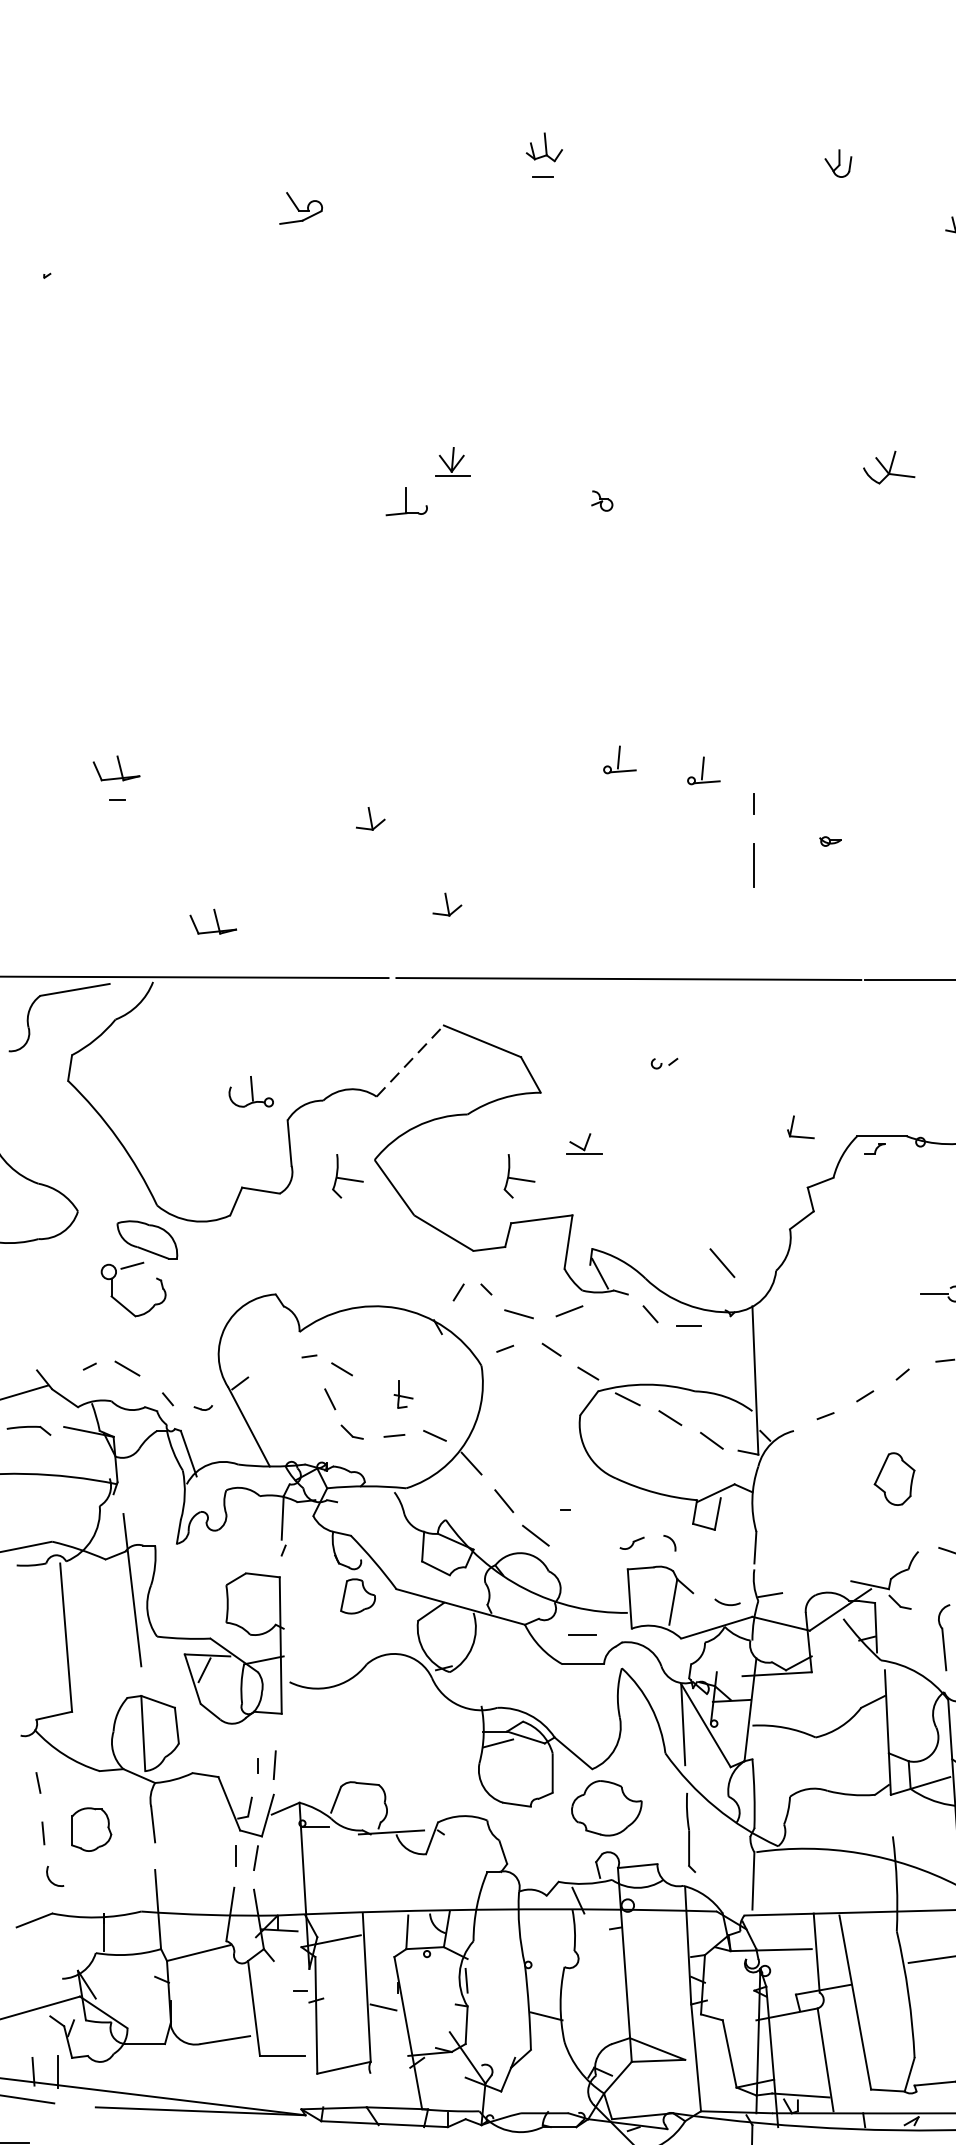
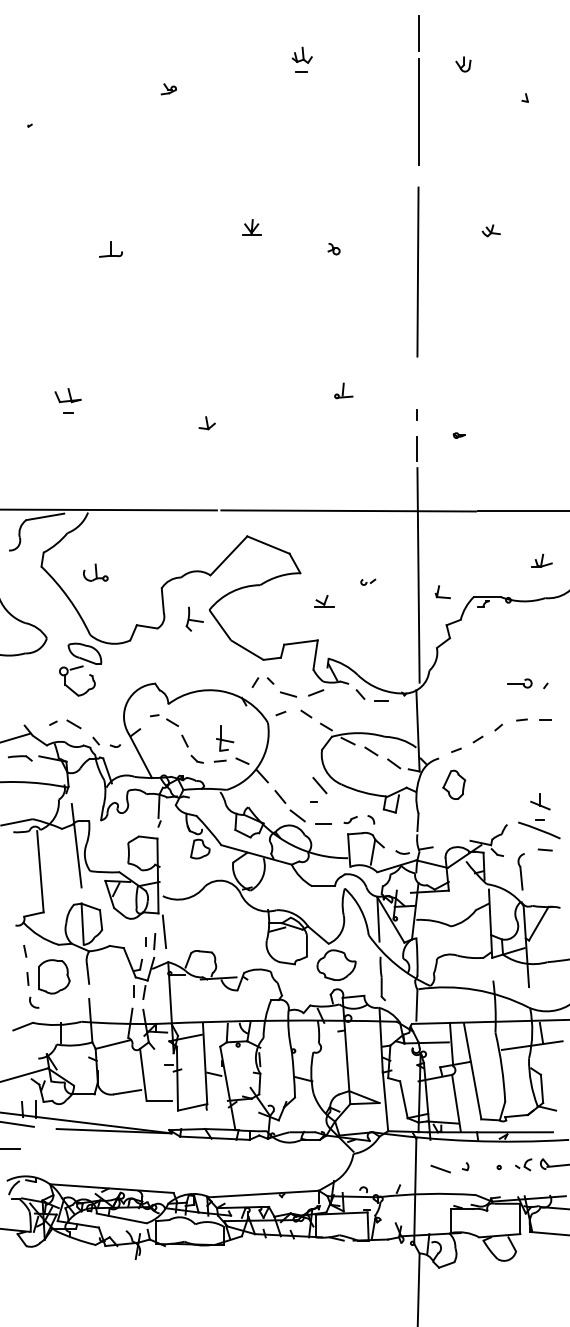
line: (756, 107) -> (418, 33), added
part: (299, 209) -> (168, 89), size x0.62
line: (756, 249) -> (418, 111), added
part: (887, 467) -> (490, 230), size x0.62
part: (405, 501) -> (110, 249), moved
line: (754, 541) -> (417, 271), added
part: (703, 770) -> (389, 396), removed
part: (445, 905) -> (248, 470), removed
part: (212, 921) -> (120, 479), removed
line: (409, 1060) -> (228, 555), dashed -> solid
part: (665, 1062) -> (368, 581), moved
part: (250, 1091) -> (95, 572), moved
line: (756, 1096) -> (418, 575), added
part: (519, 1175) -> (288, 618), removed
line: (721, 1262) -> (319, 785), moved
part: (327, 1365) -> (164, 720), moved
part: (404, 1394) -> (225, 738), size x1.67
part: (895, 1478) -> (454, 784), moved
line: (582, 1635) -> (323, 823), moved
line: (292, 1746) -> (164, 931), added
part: (91, 1828) -> (54, 976), size x1.43

